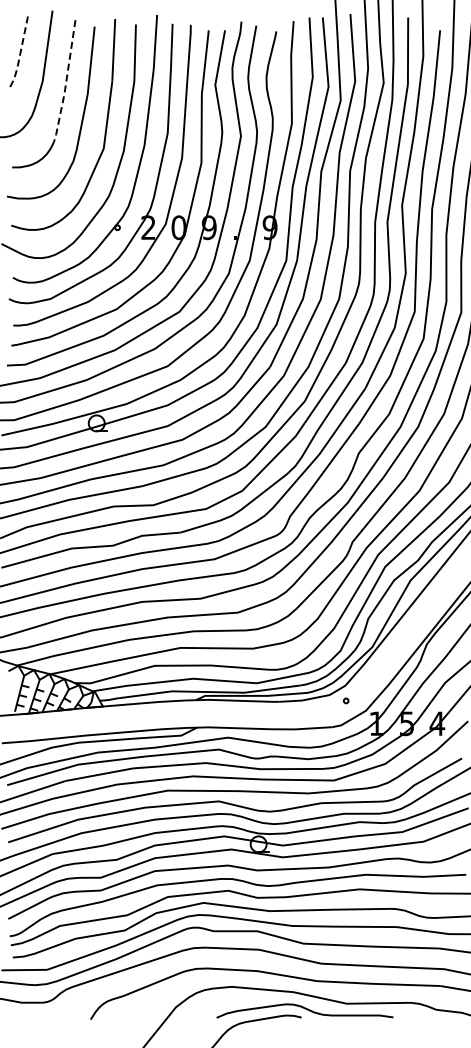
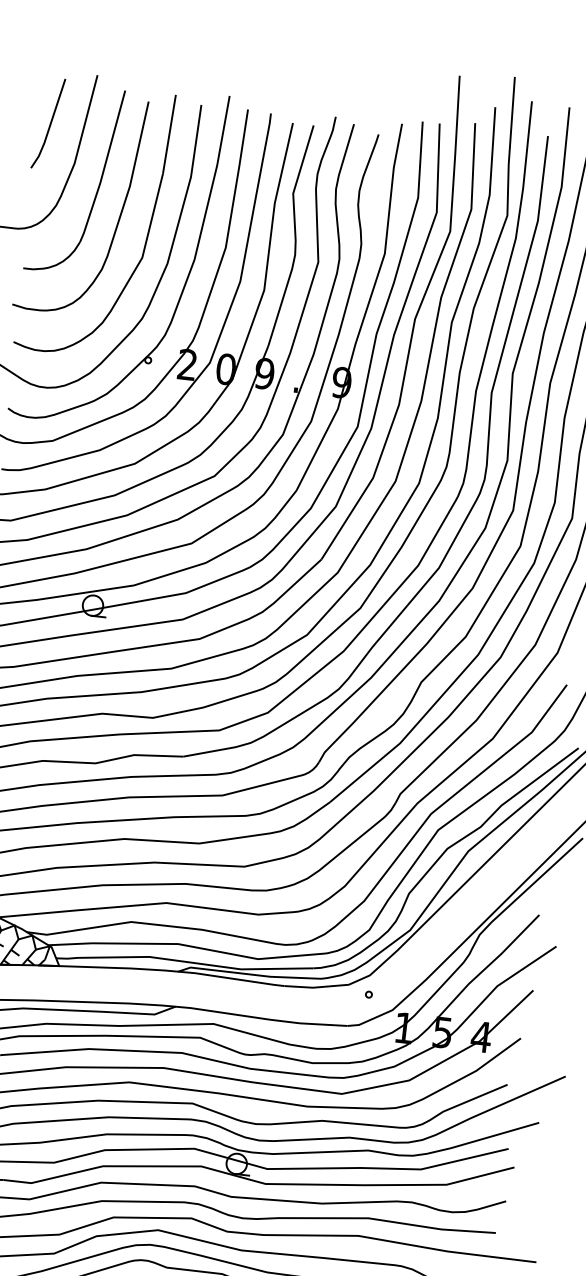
line: (19, 55) -> (48, 127), dashed -> solid
line: (66, 83) -> (104, 169), dashed -> solid

